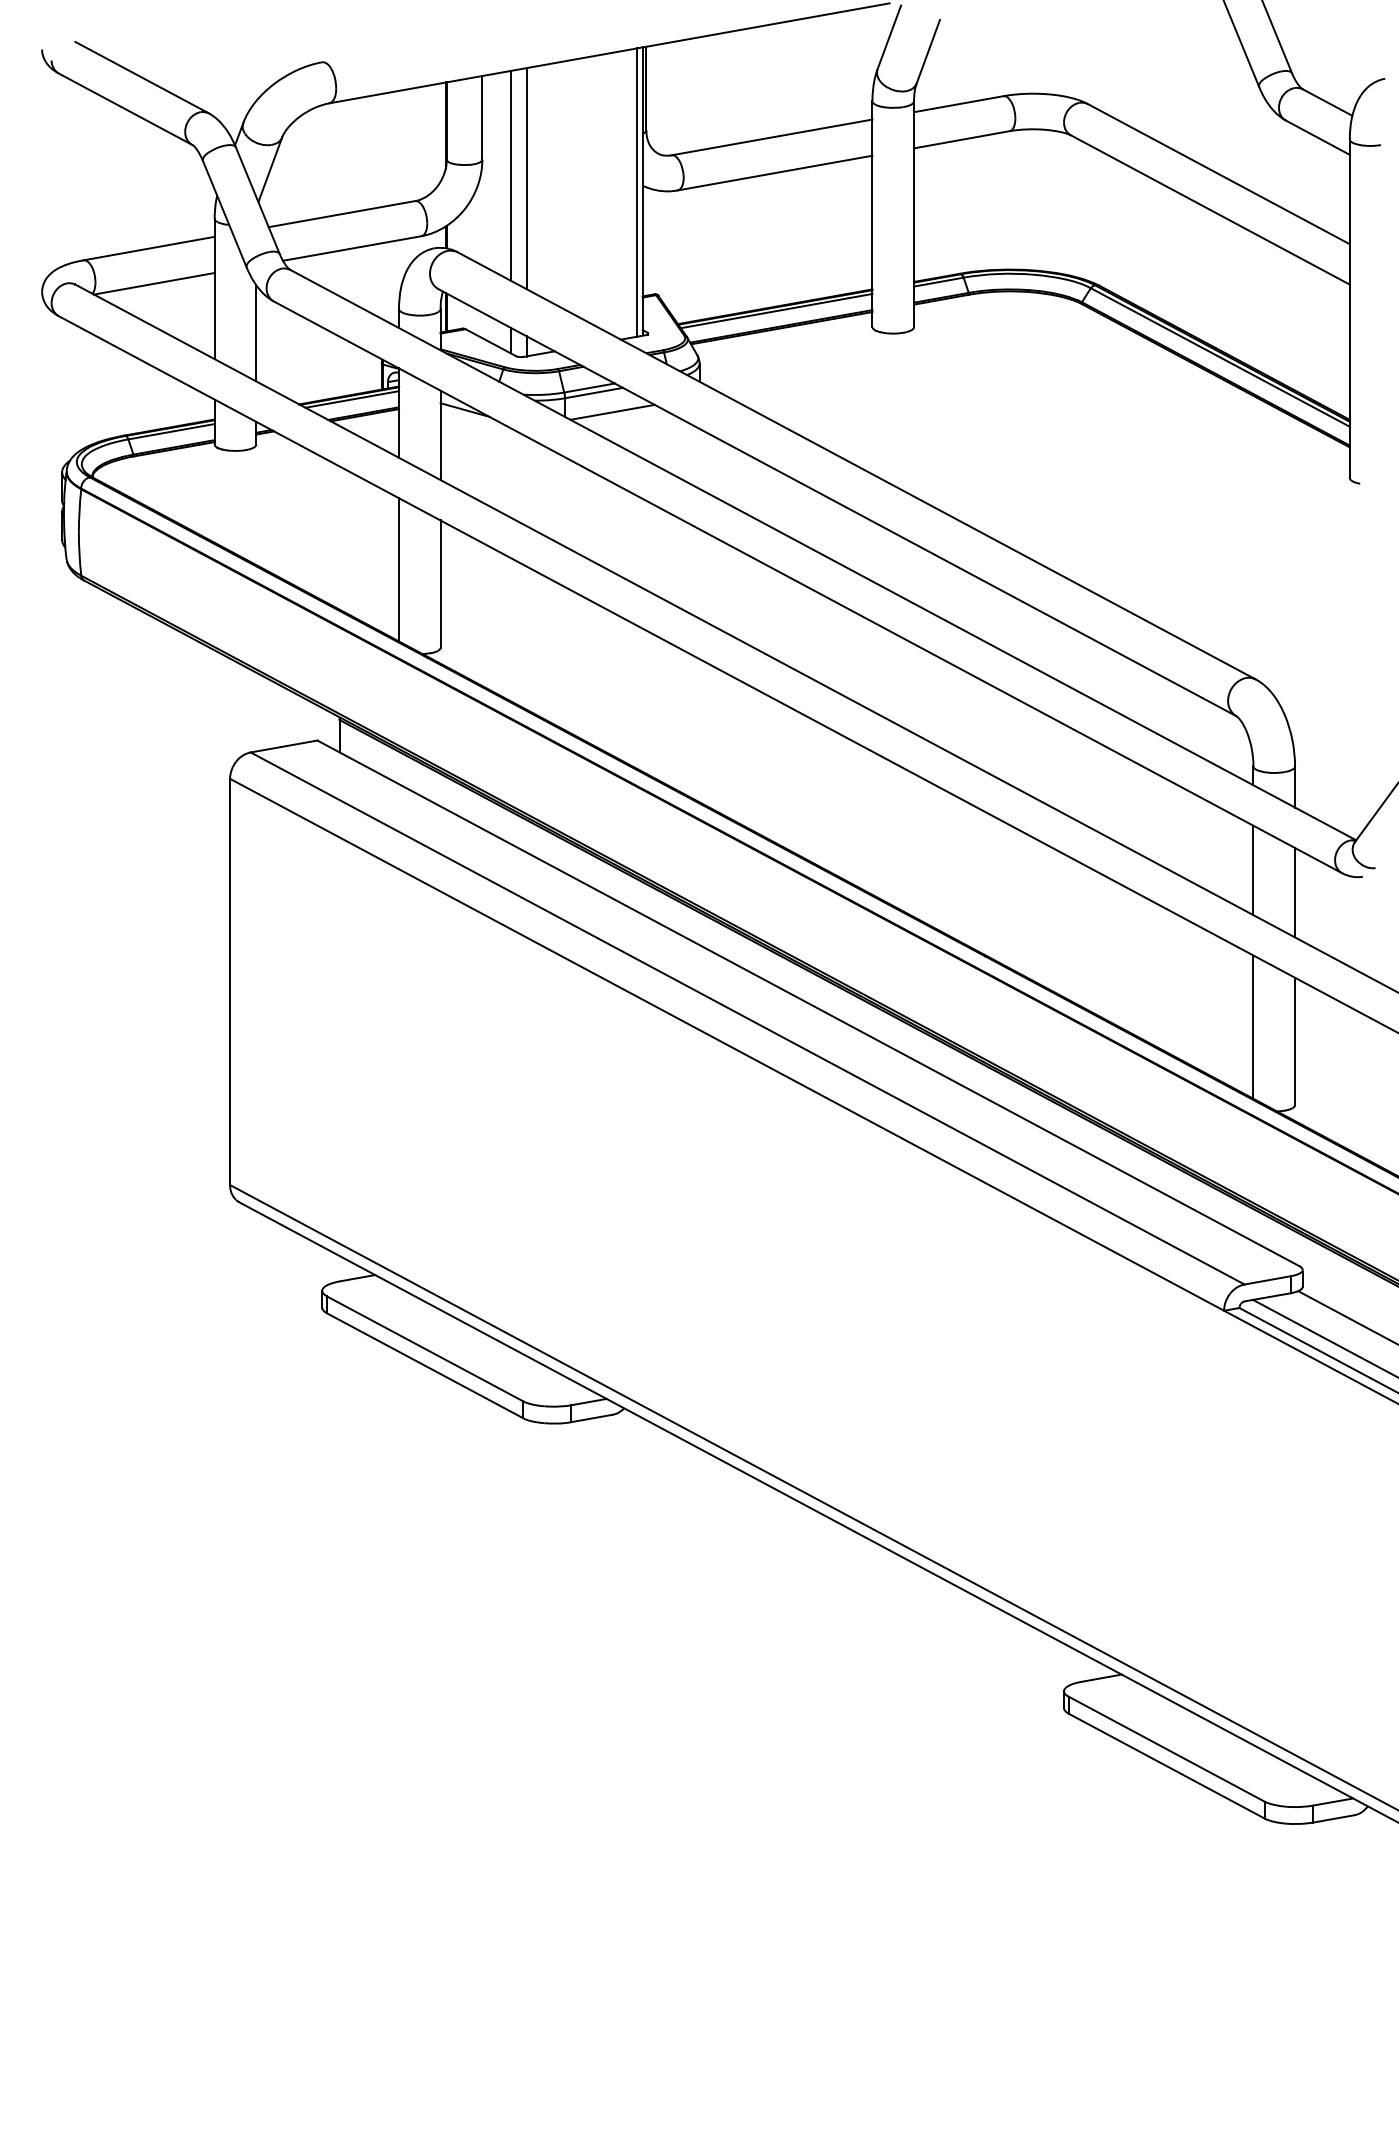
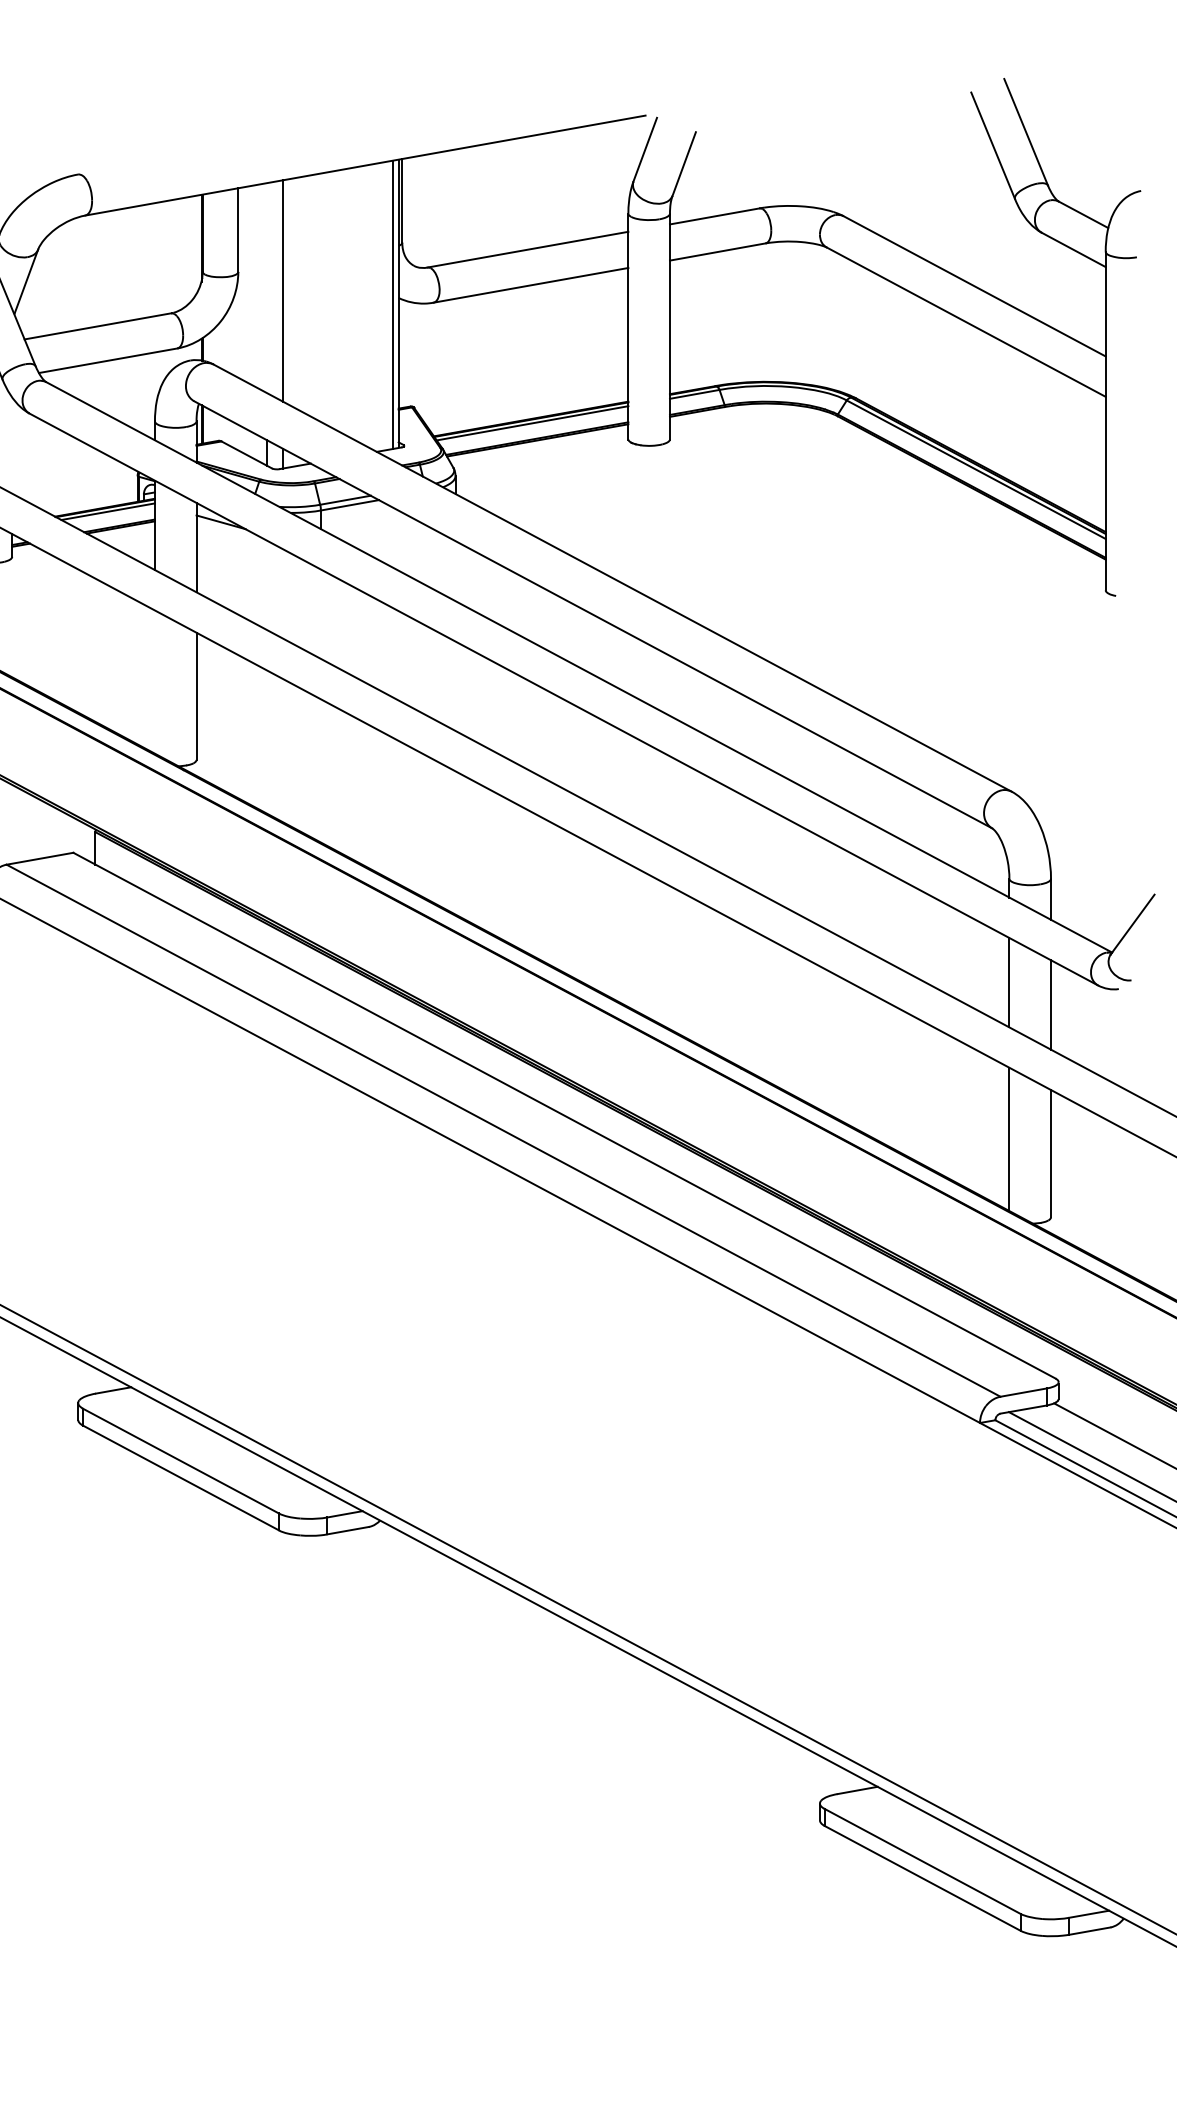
line: (510, 175) -> (266, 287), removed
line: (256, 333) -> (12, 445), removed
line: (612, 411) -> (368, 523), removed
line: (399, 569) -> (155, 681), removed

